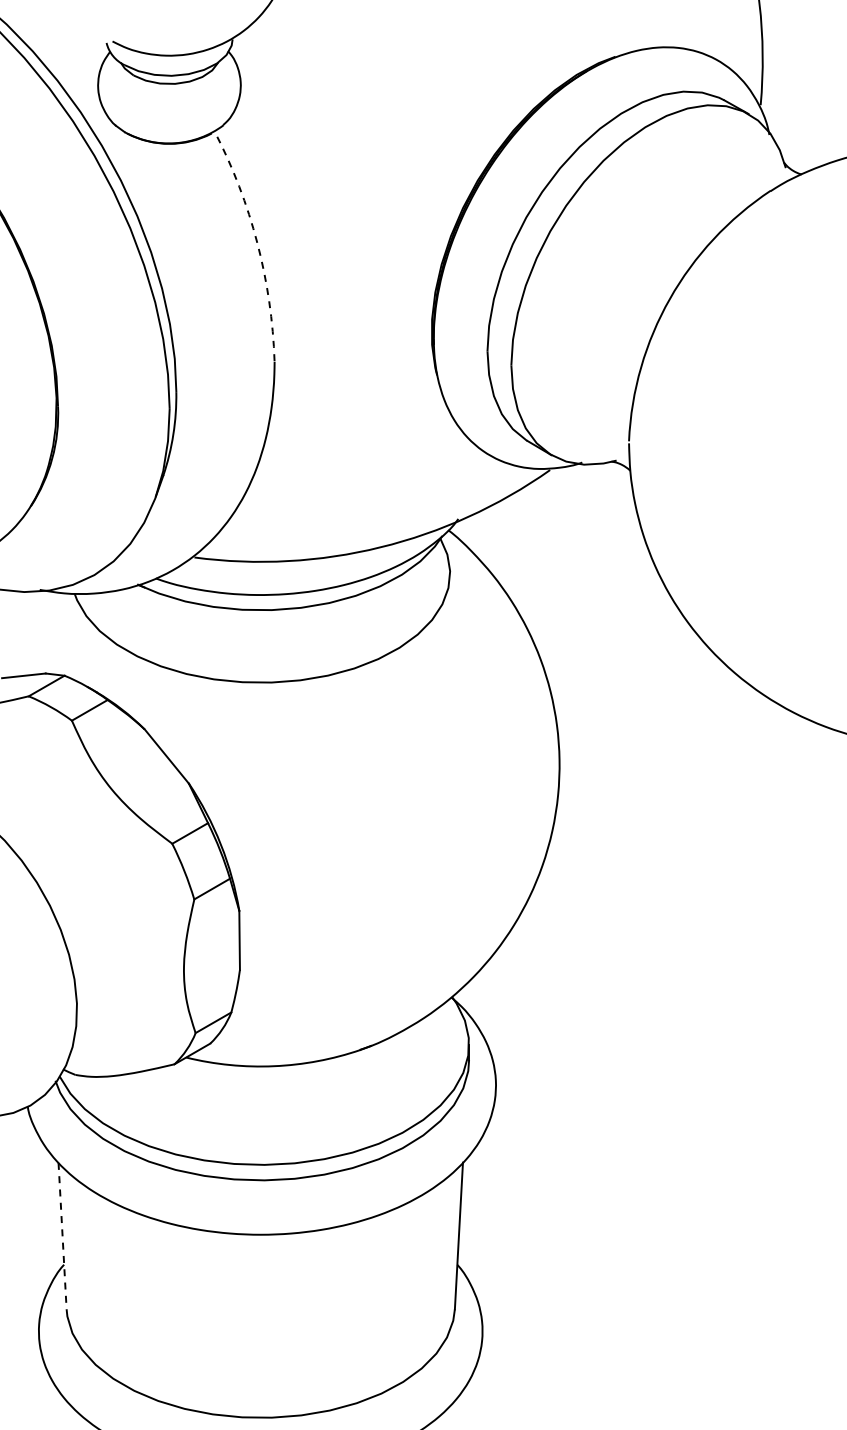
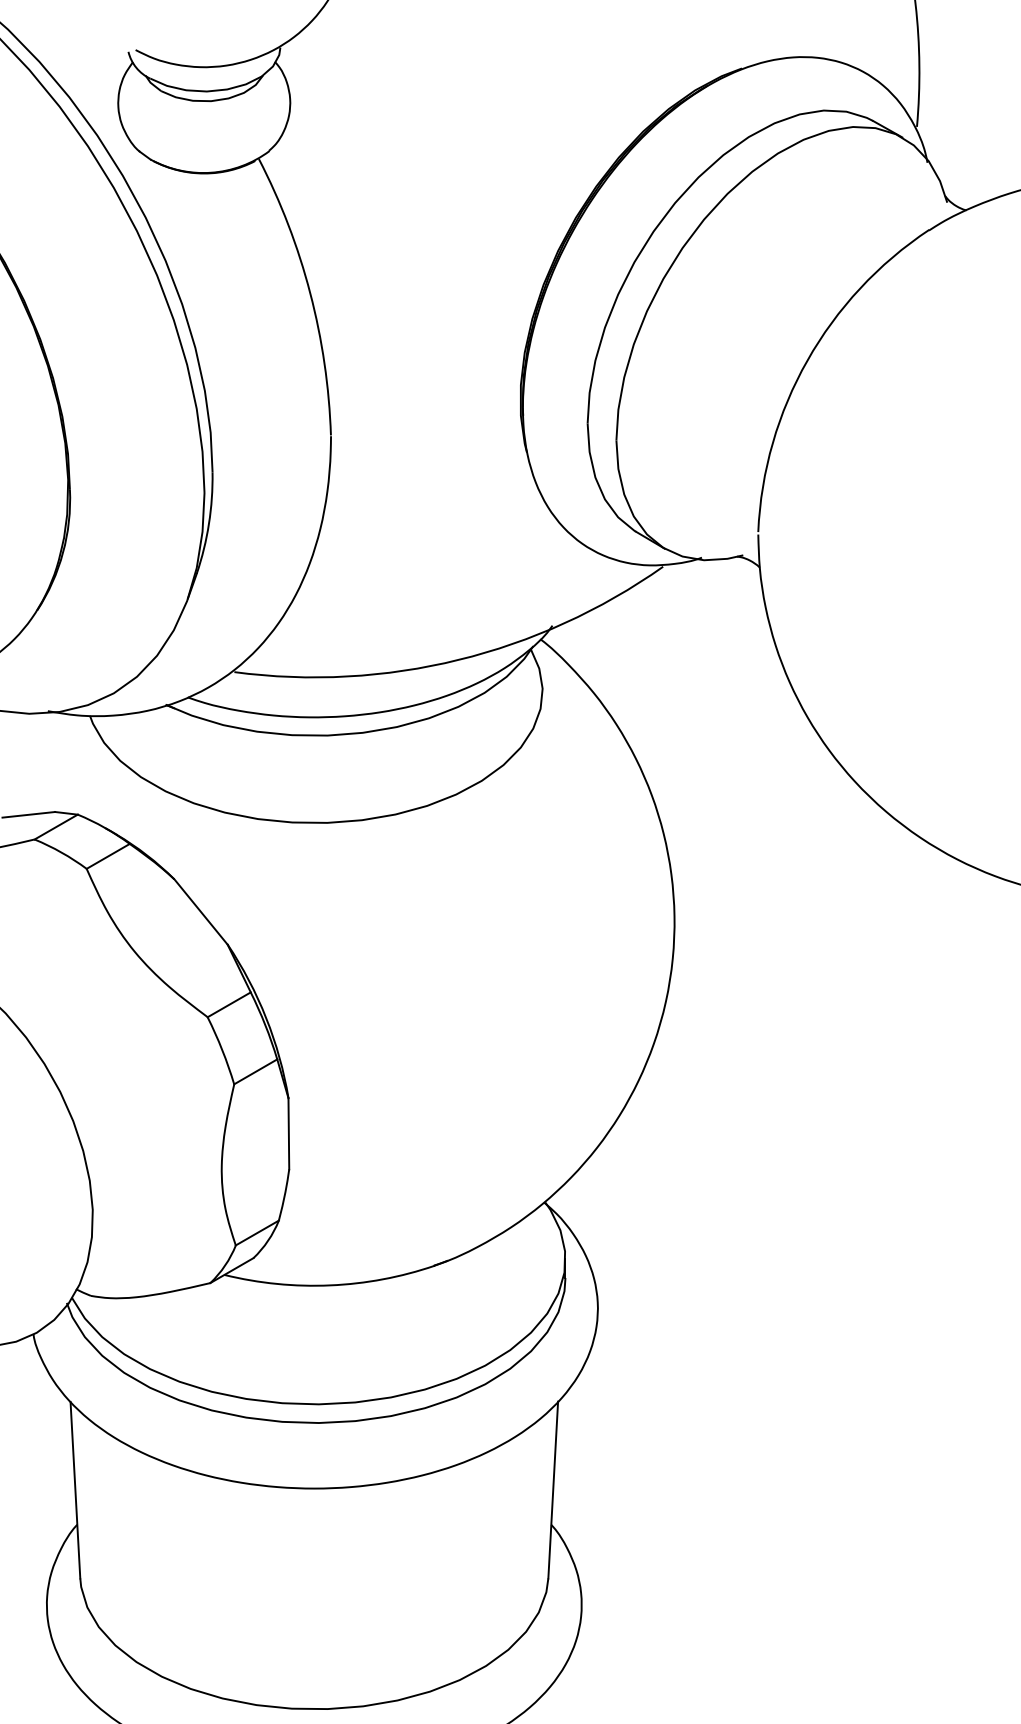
arc: (257, 243) -> (310, 293), dashed -> solid
line: (62, 1236) -> (75, 1490), dashed -> solid

